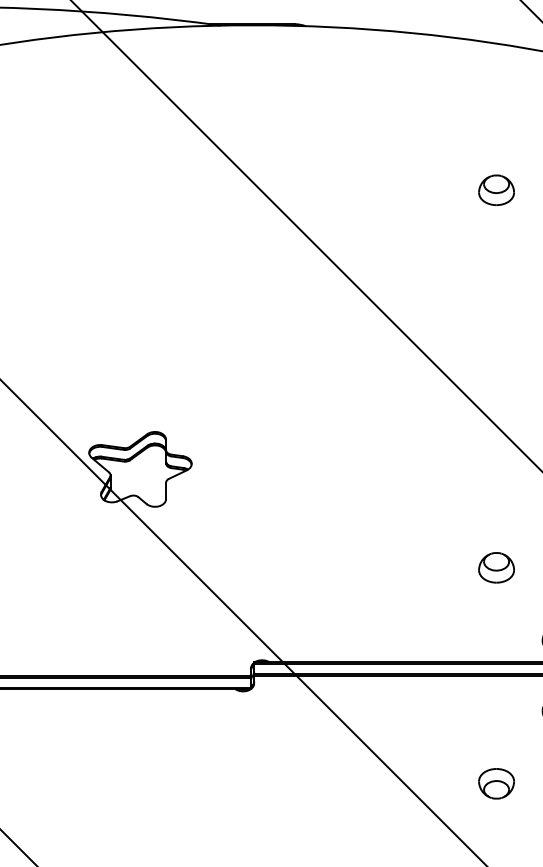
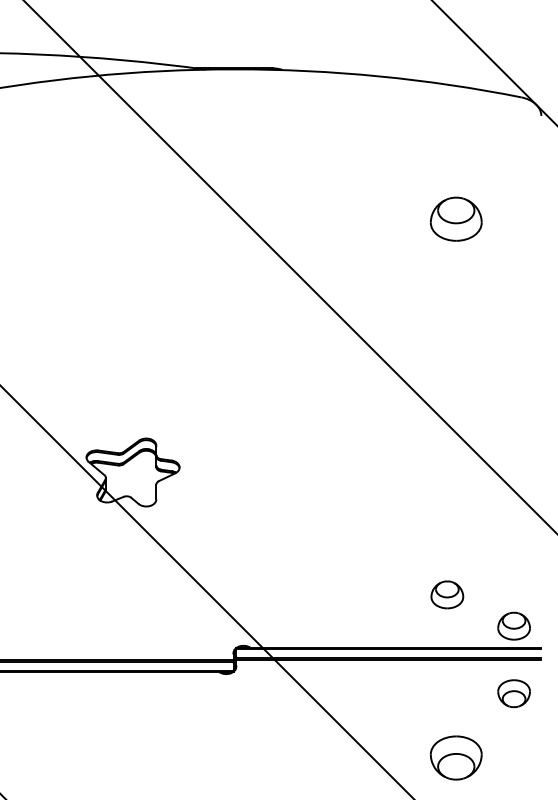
part: (496, 189) -> (456, 218), size x1.6
part: (496, 567) -> (447, 594), moved
part: (496, 783) -> (456, 757), size x1.6

